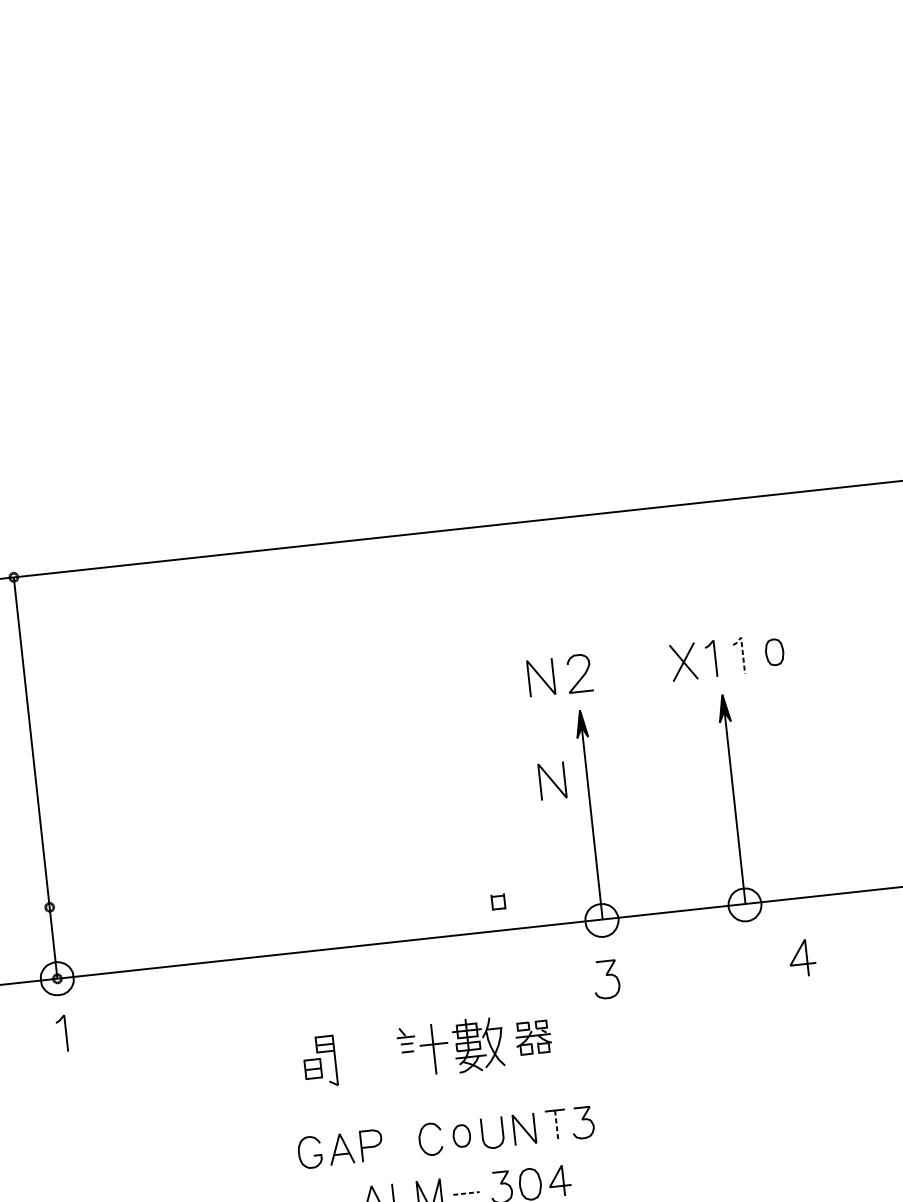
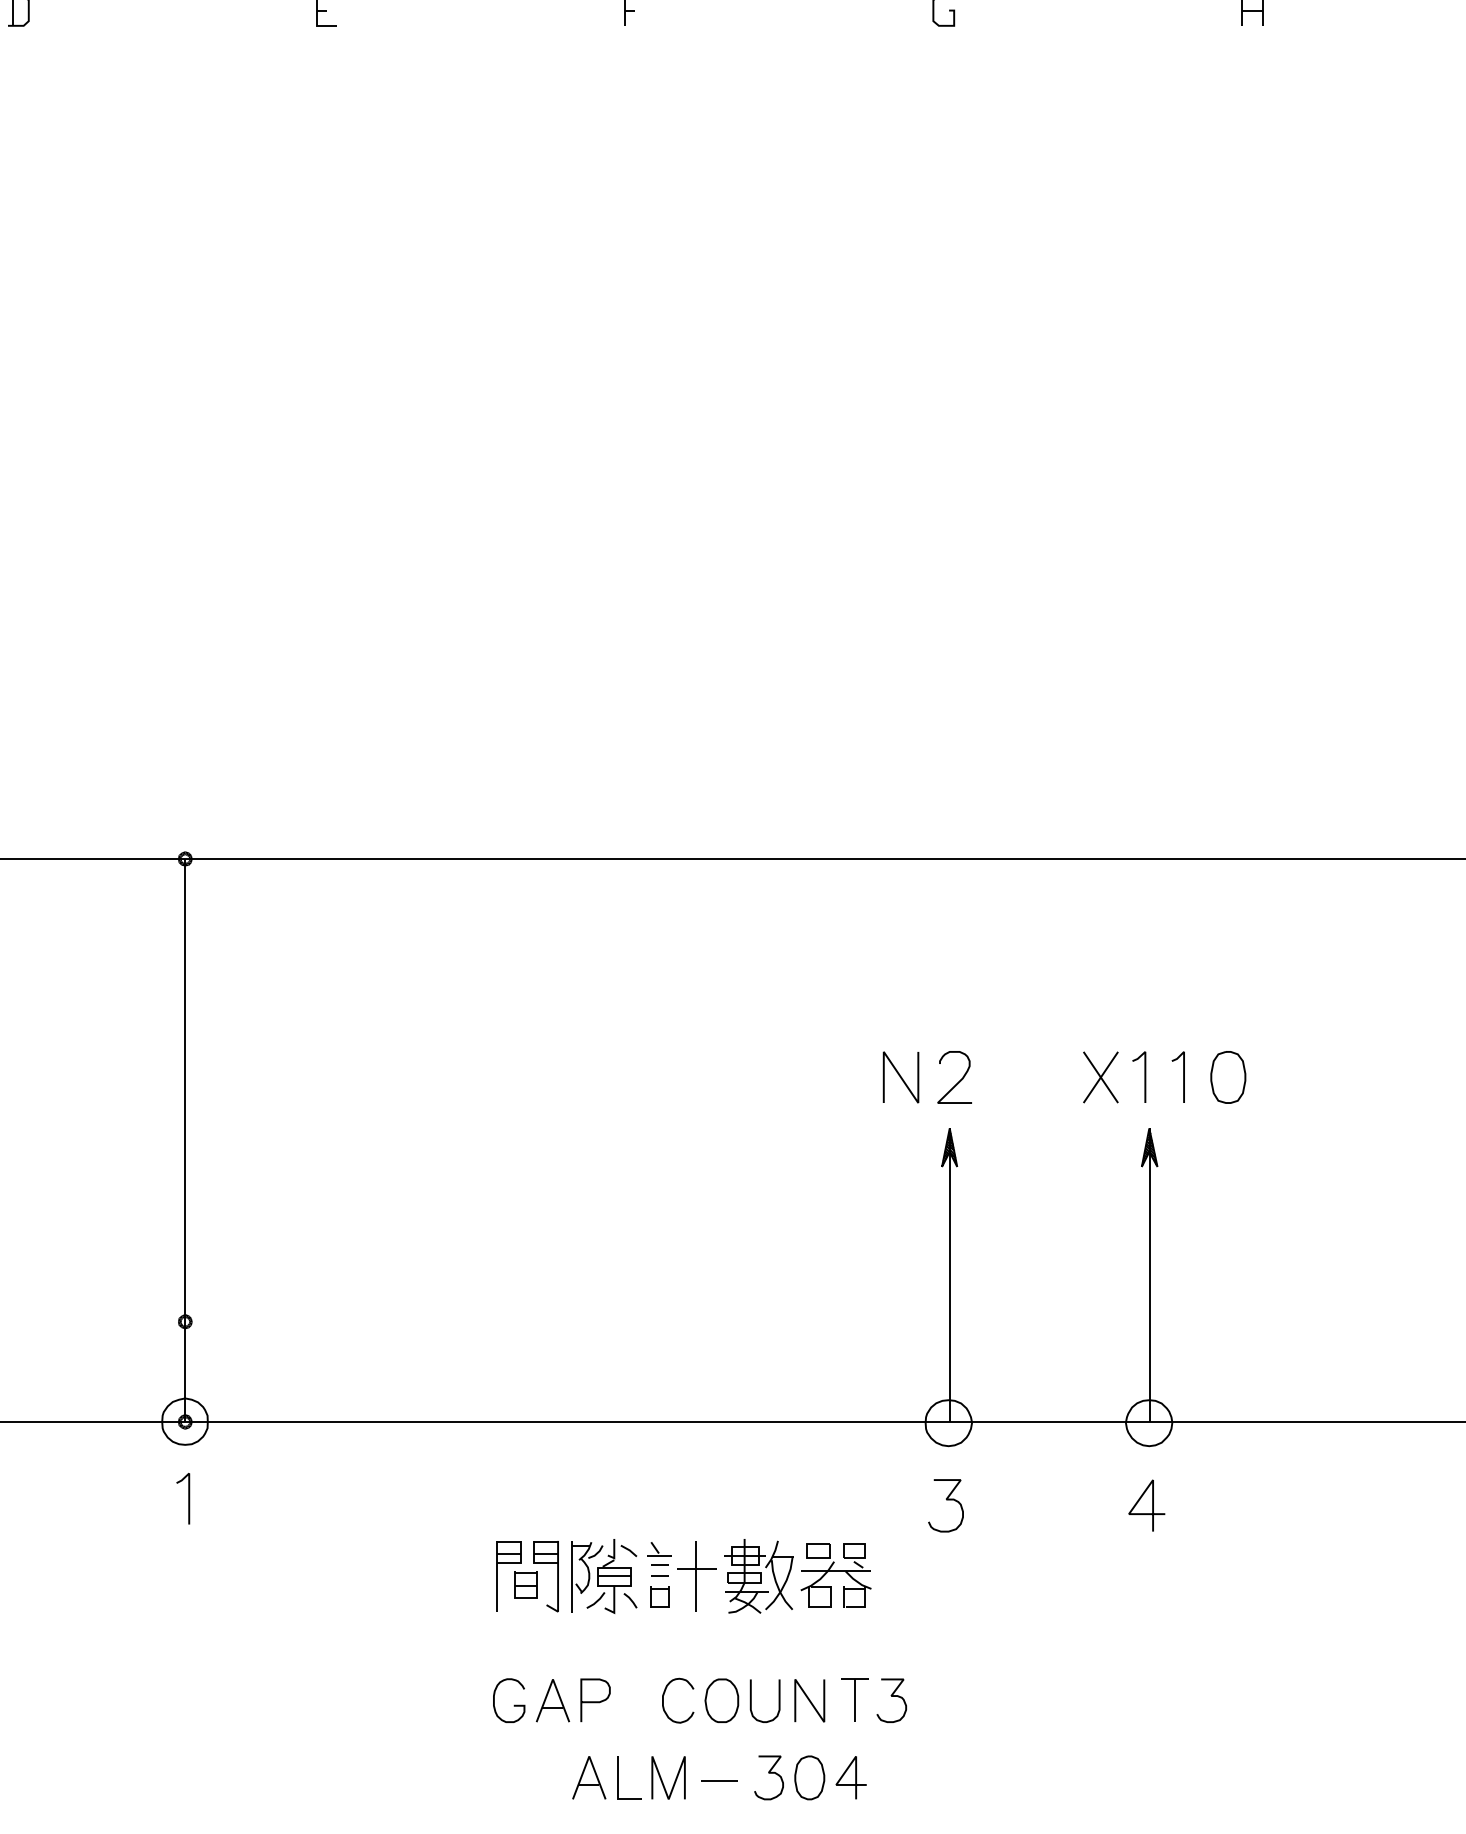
line: (742, 649) -> (1184, 1068), dashed -> solid
part: (774, 652) -> (1228, 1077), size x1.43
line: (552, 781) -> (900, 1222), removed
part: (498, 901) -> (659, 1596), moved
line: (806, 957) -> (1152, 1505), moved
part: (533, 1037) -> (835, 1575), size x1.43
part: (368, 1056) -> (604, 1576), added
part: (292, 1064) -> (497, 1576), added
line: (557, 1126) -> (855, 1701), dashed -> solid
part: (461, 1135) -> (721, 1700), size x1.43
line: (467, 1193) -> (720, 1781), dashed -> solid

